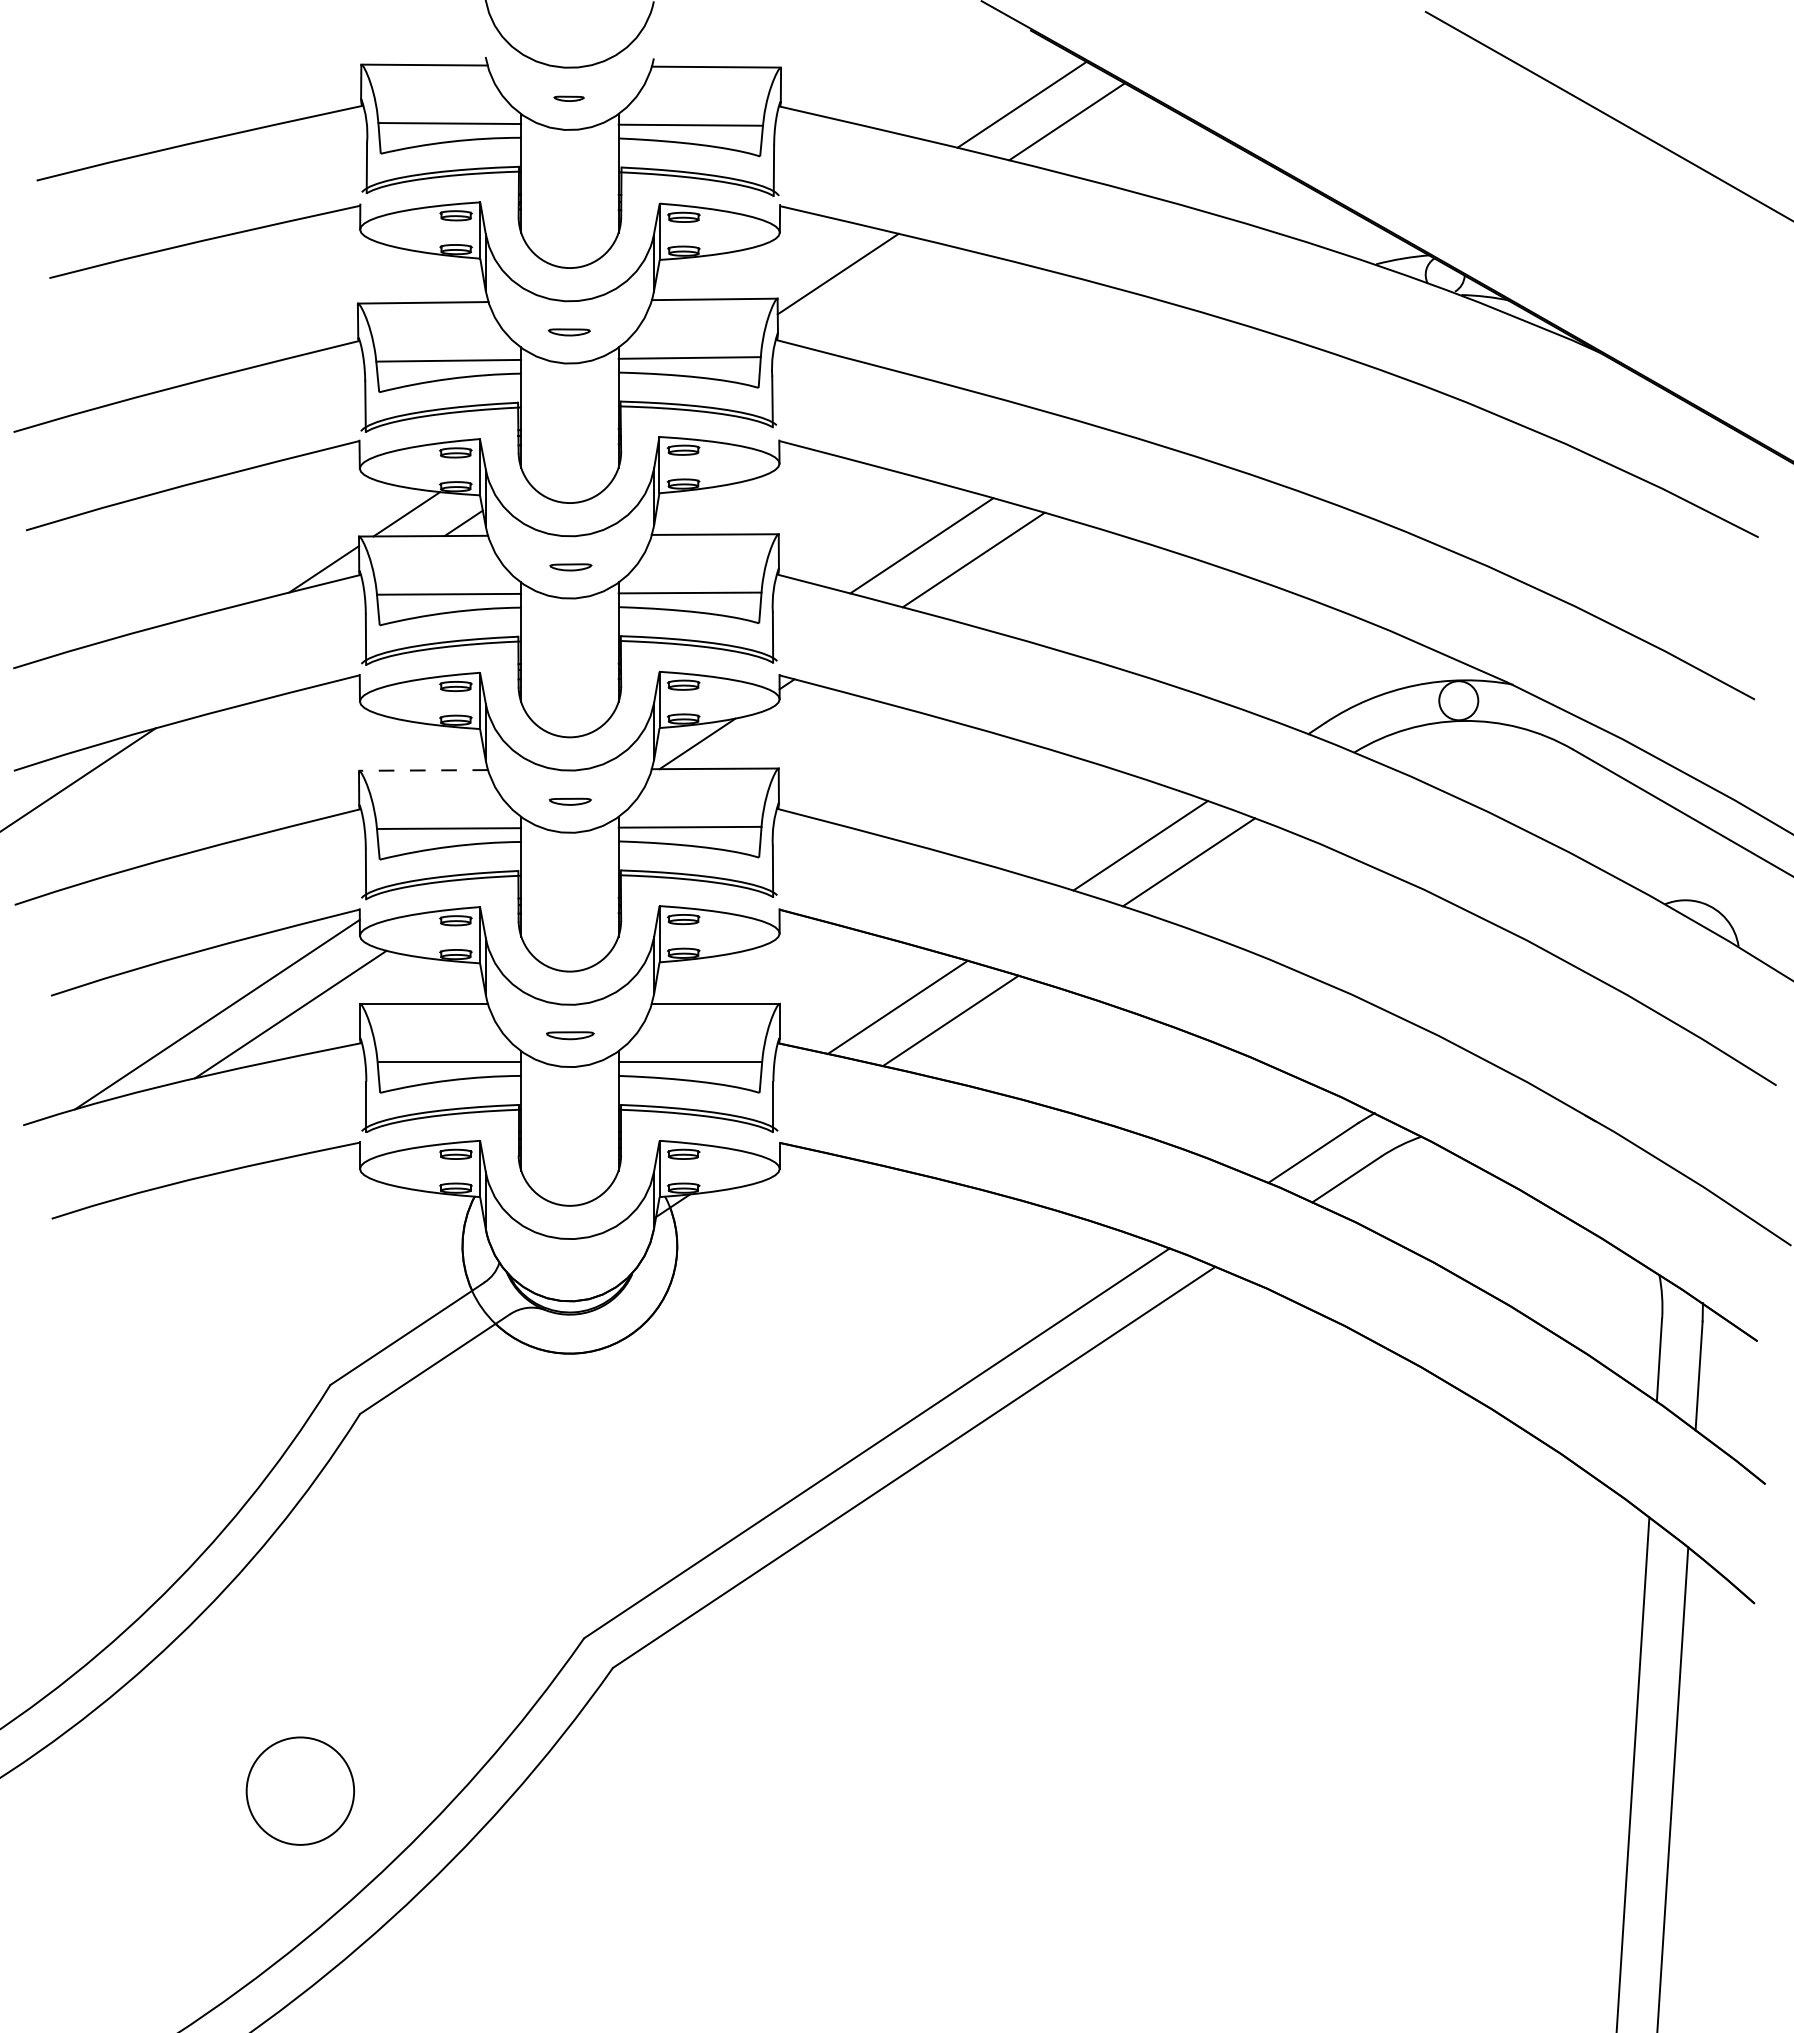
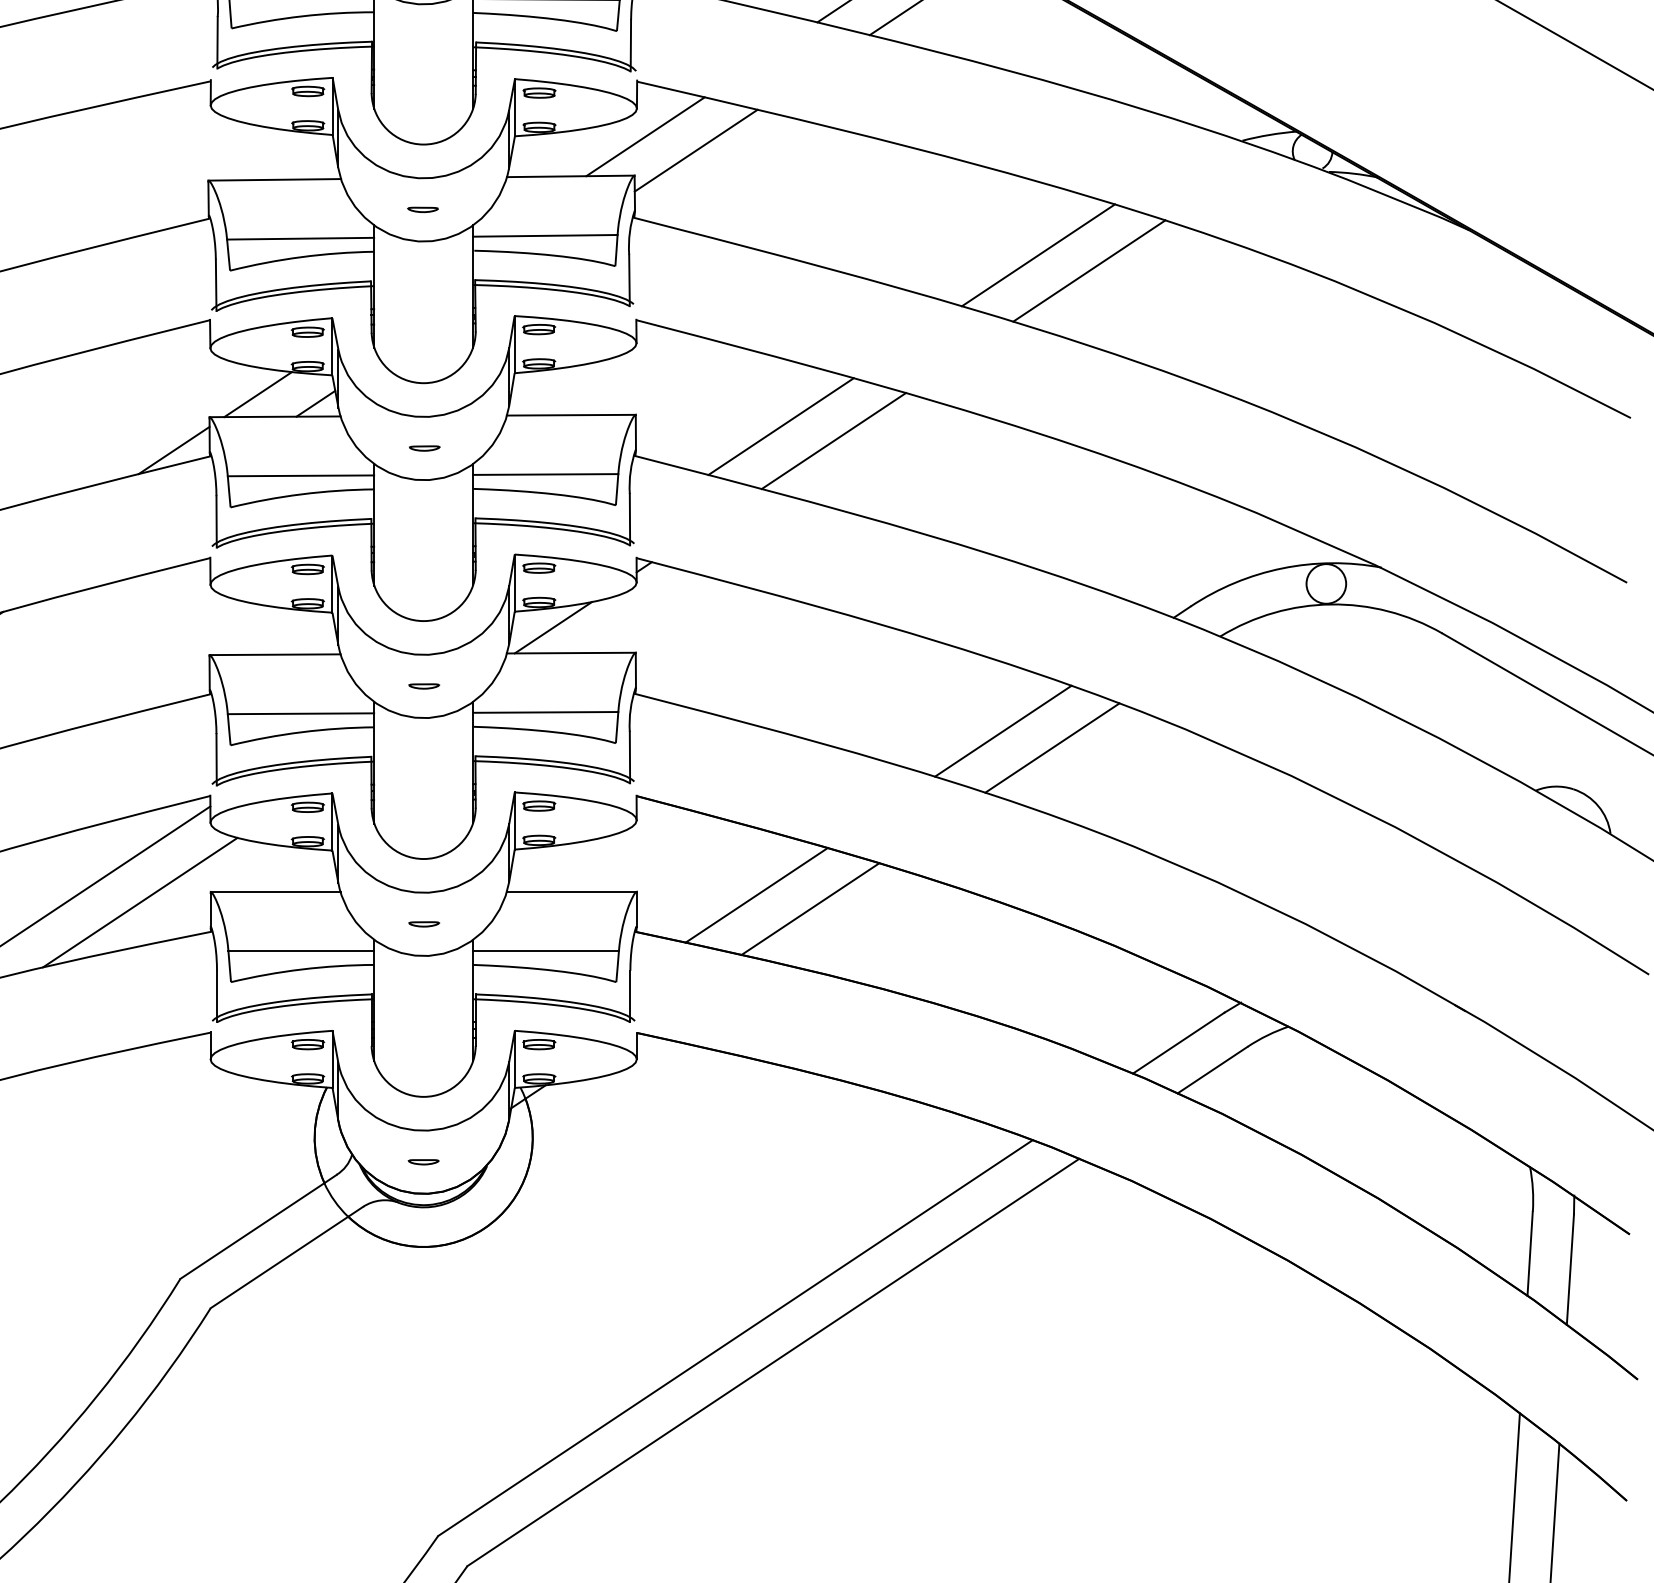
line: (788, 260) -> (645, 136), added
part: (568, 332) -> (422, 209), size x0.71
line: (1174, 377) -> (1037, 255), added
line: (1225, 392) -> (1089, 270), added
part: (570, 567) -> (424, 448), size x0.71
line: (423, 770) -> (275, 654), dashed -> solid
part: (570, 801) -> (424, 686), size x0.71
part: (570, 1036) -> (424, 924), size x0.62
part: (569, 1270) -> (423, 1162), added

